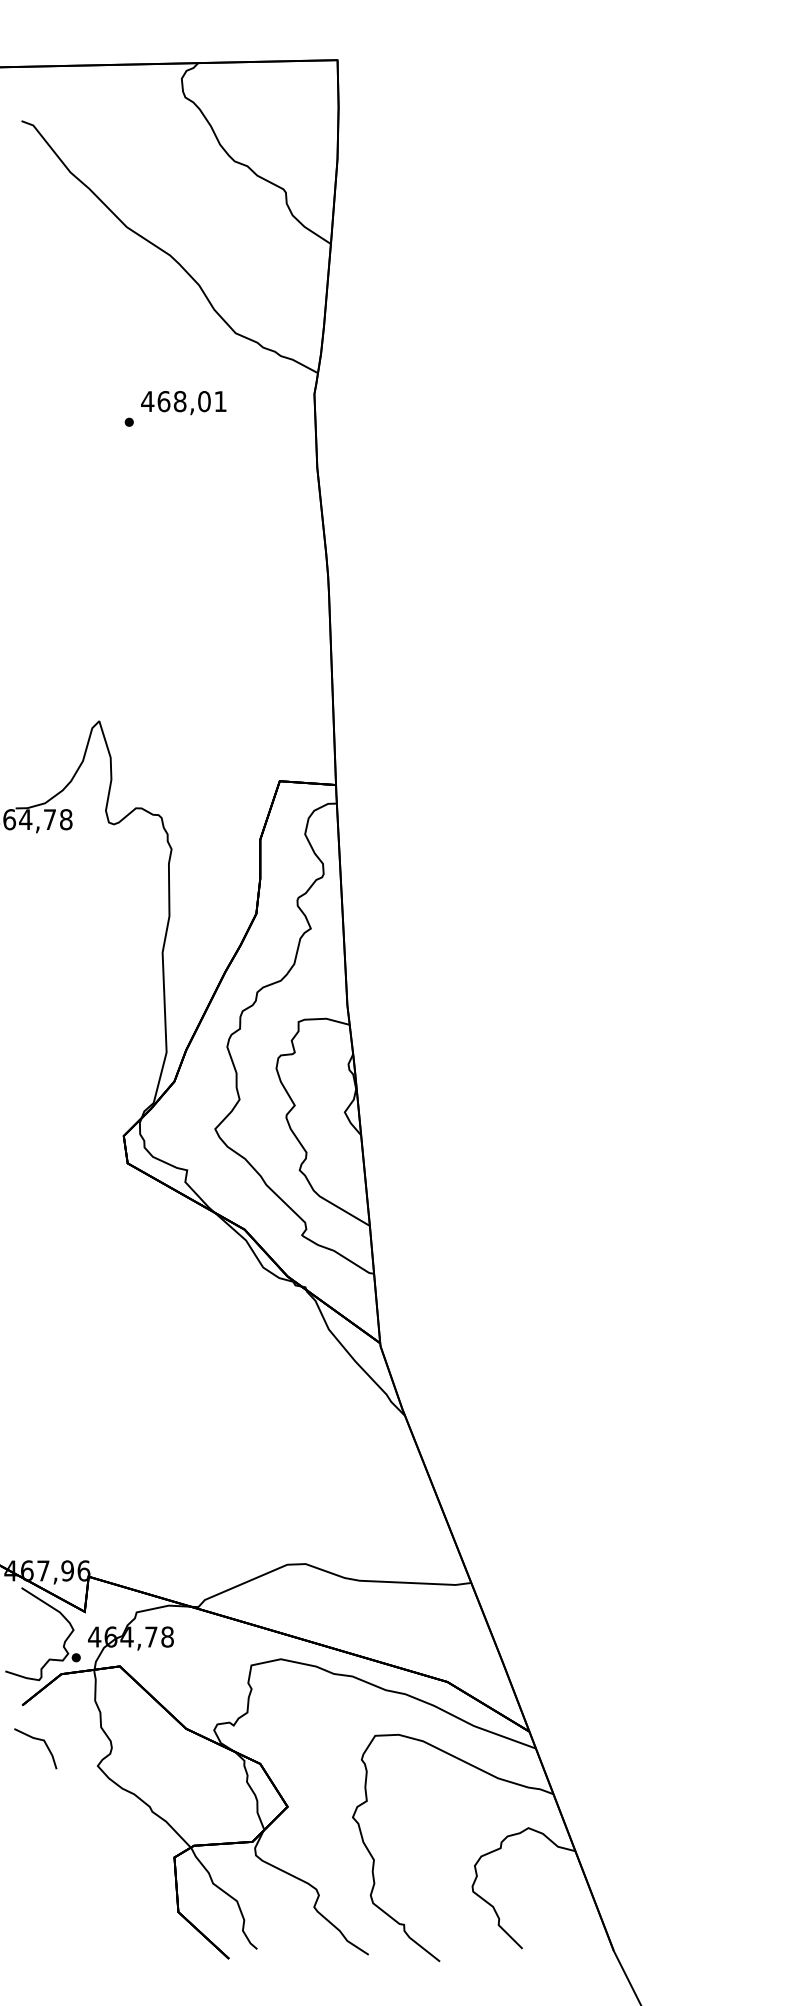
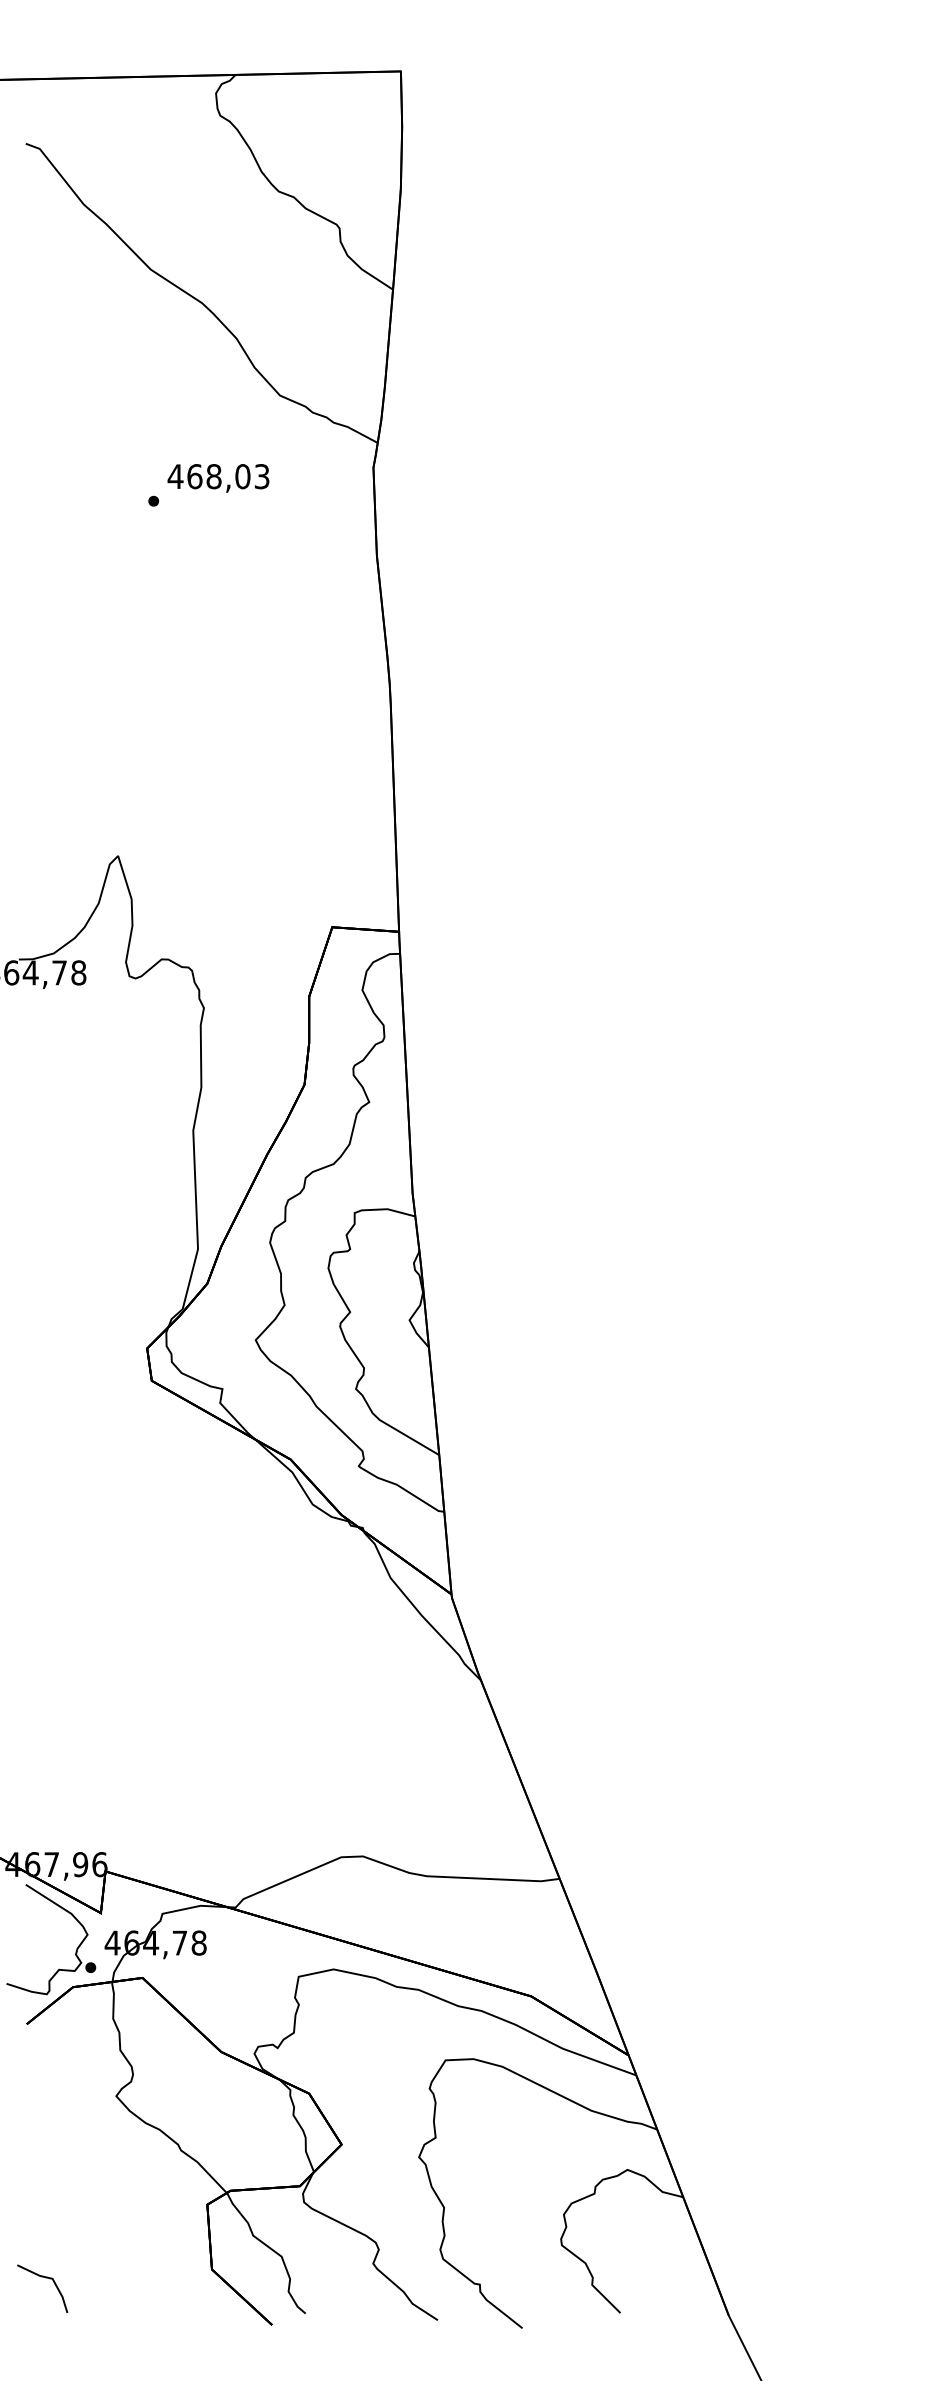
text: (220, 401) -> (261, 476), 468,01 -> 468,03
line: (38, 1740) -> (45, 2278), moved

